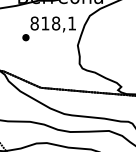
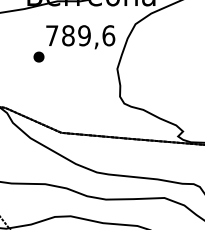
text: (53, 23) -> (80, 35), 818,1 -> 789,6

